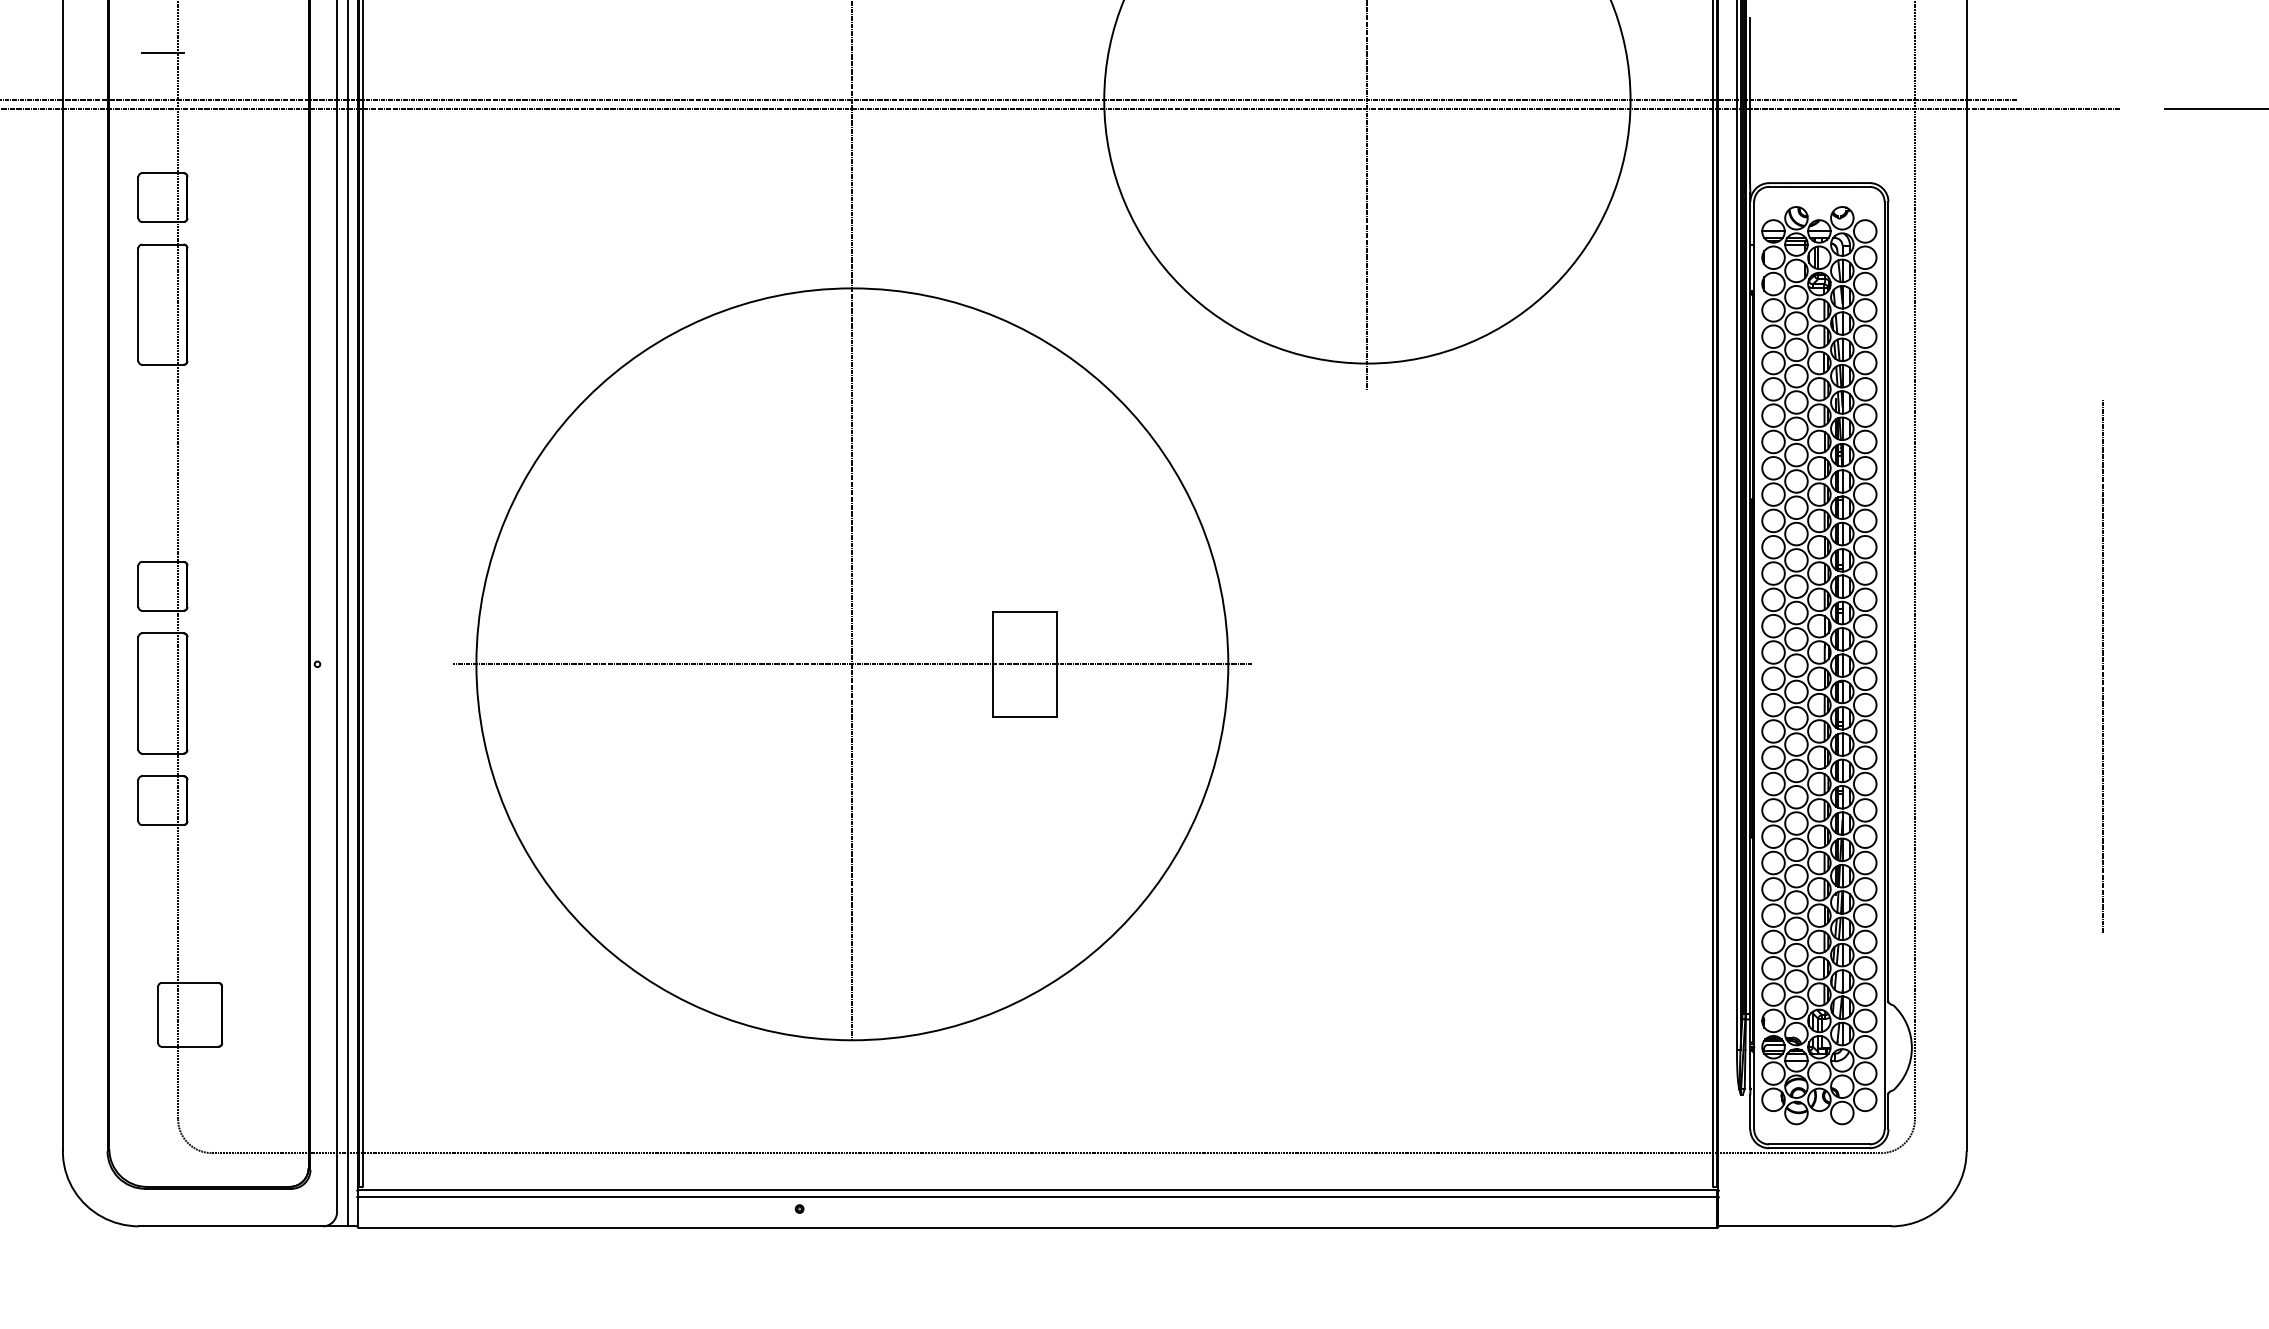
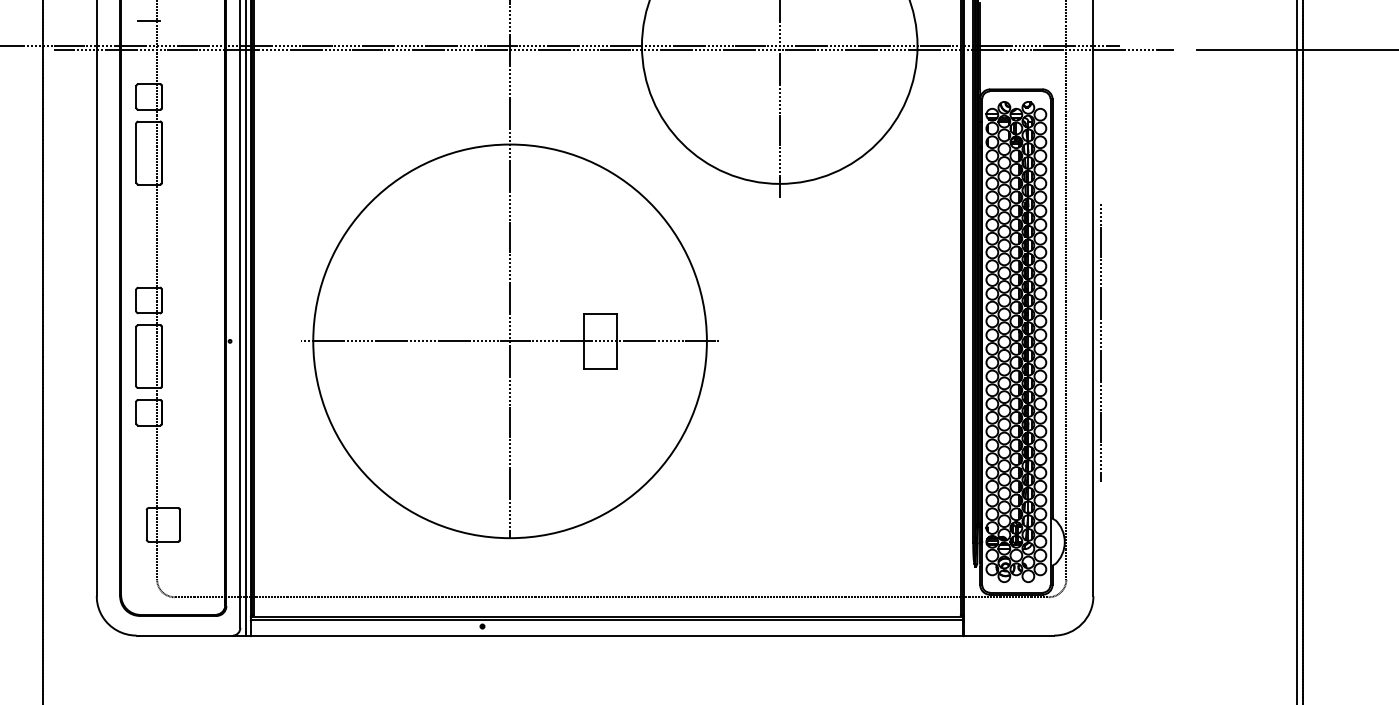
line: (2102, 666) -> (1100, 342), moved

